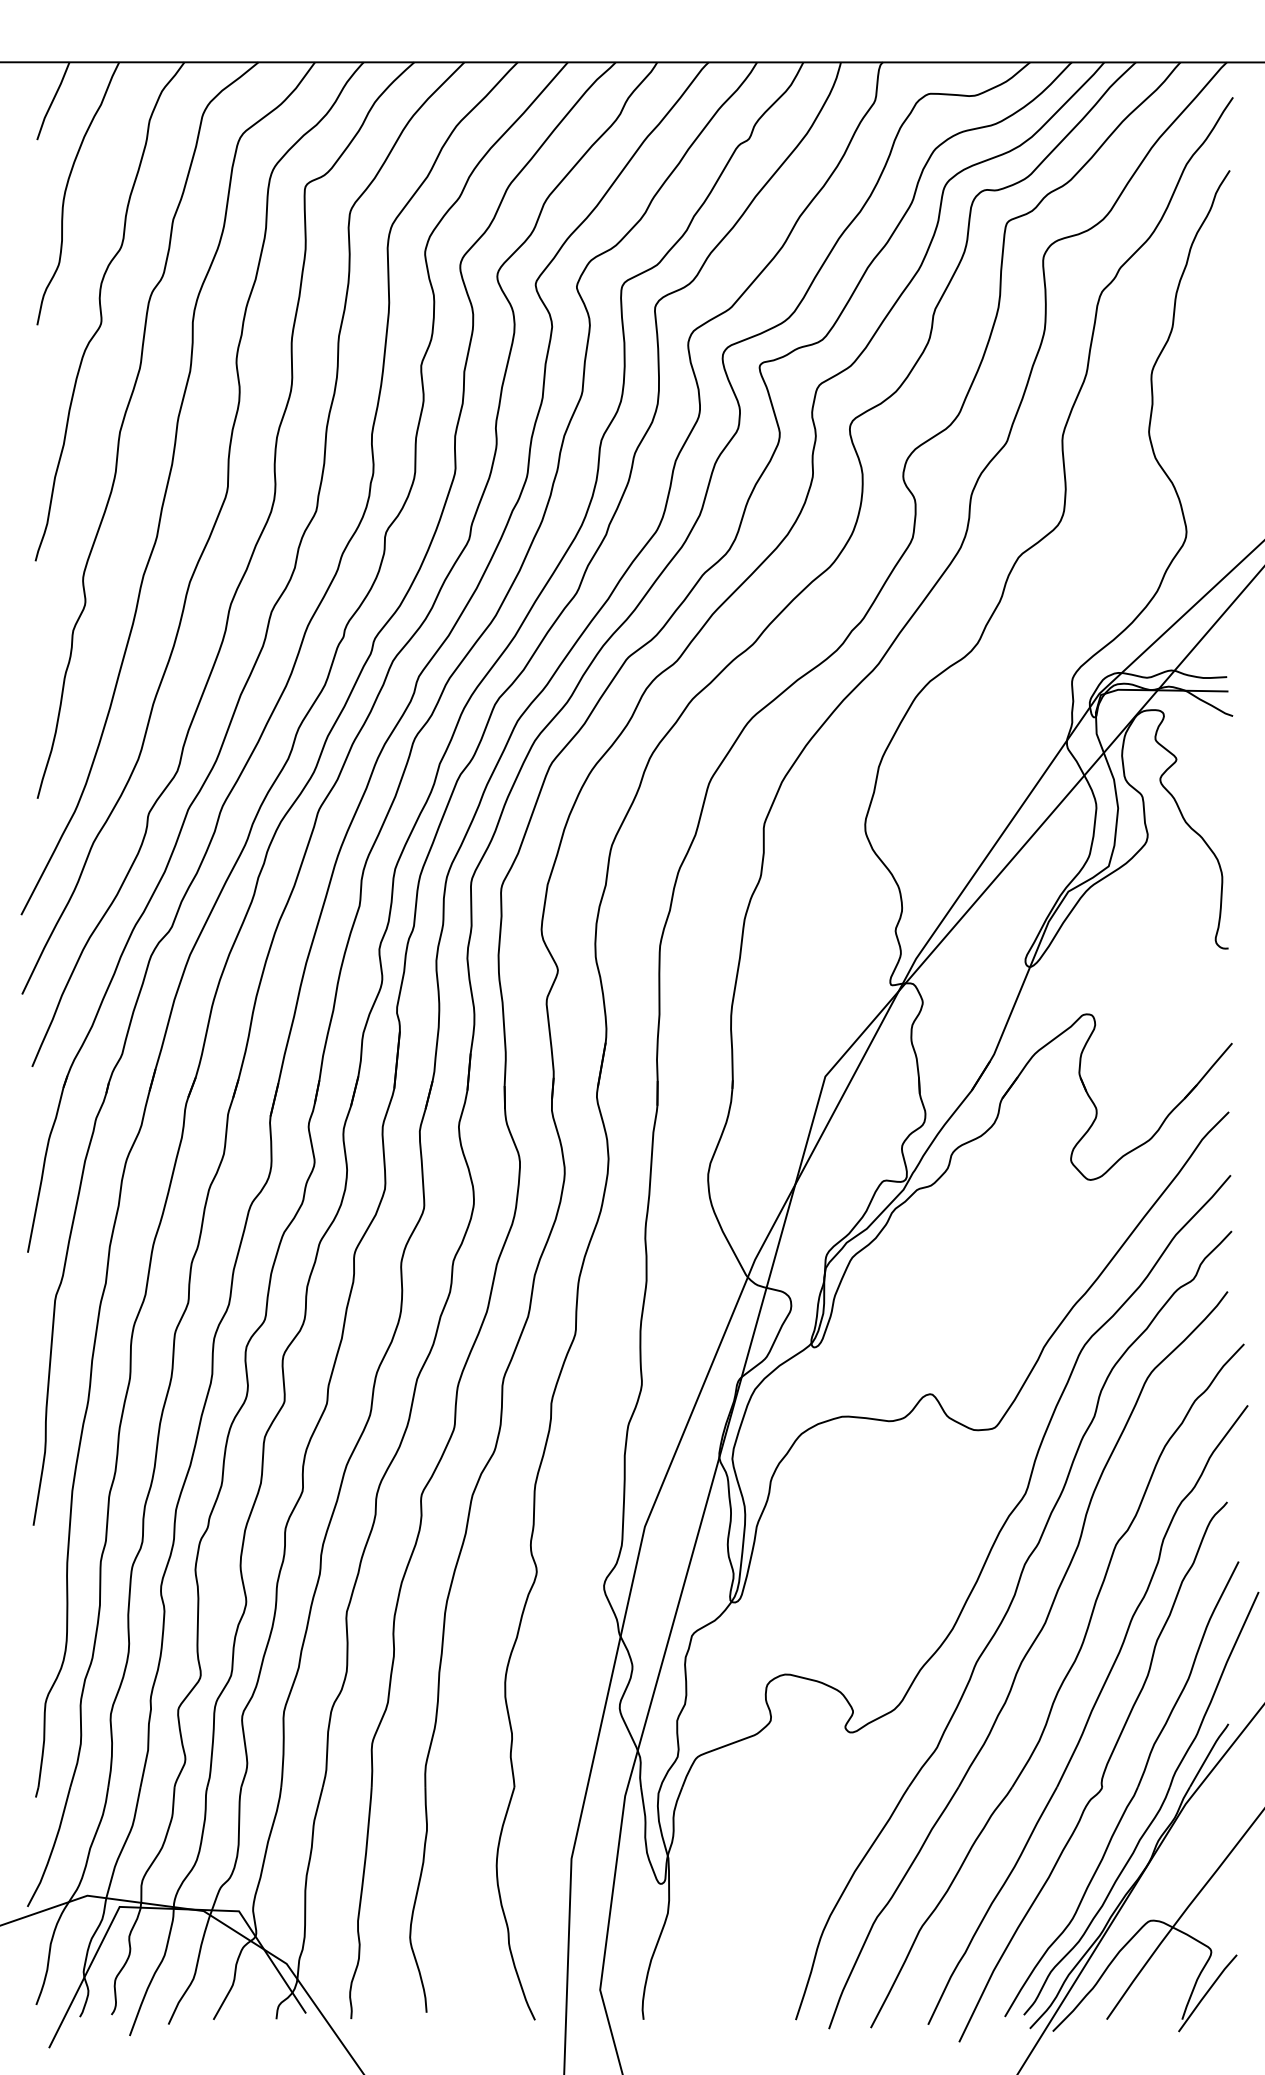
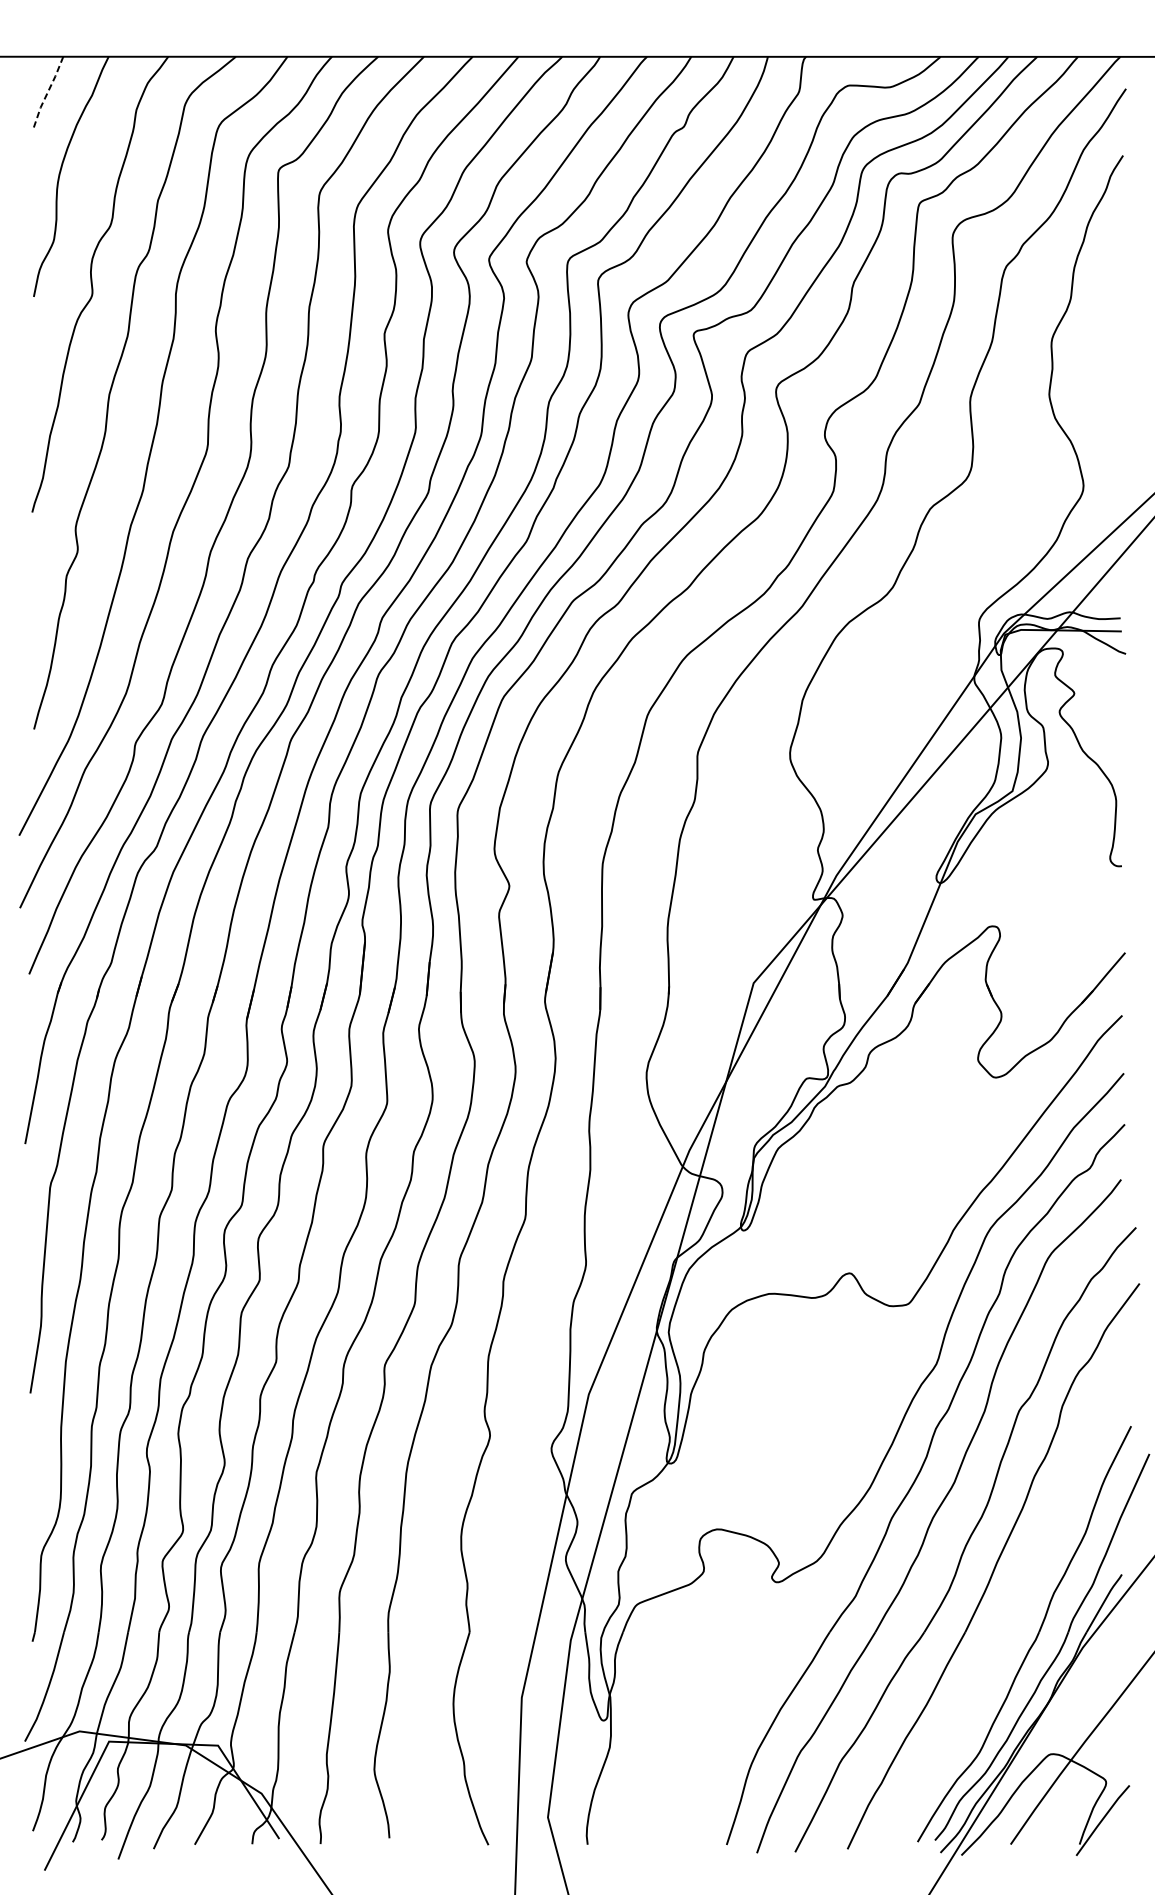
line: (52, 101) -> (47, 92), solid -> dashed
part: (1102, 1773) -> (1006, 1619), removed

